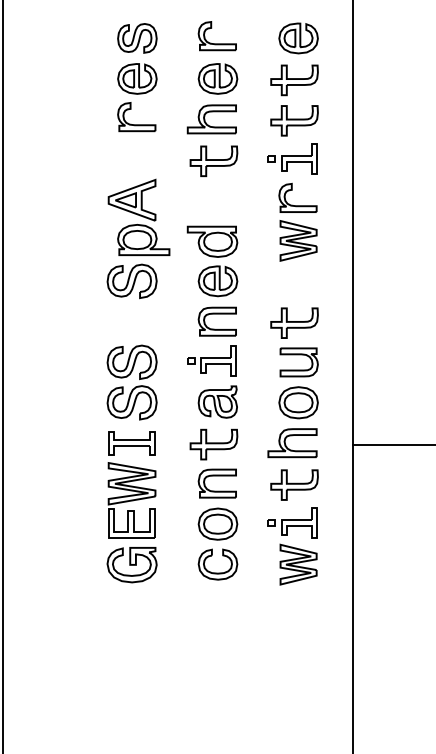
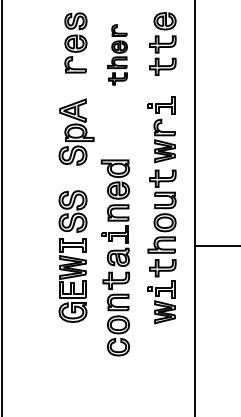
part: (212, 98) -> (117, 54), size x0.7
part: (292, 201) -> (161, 129), moved
part: (212, 402) -> (115, 257), moved

